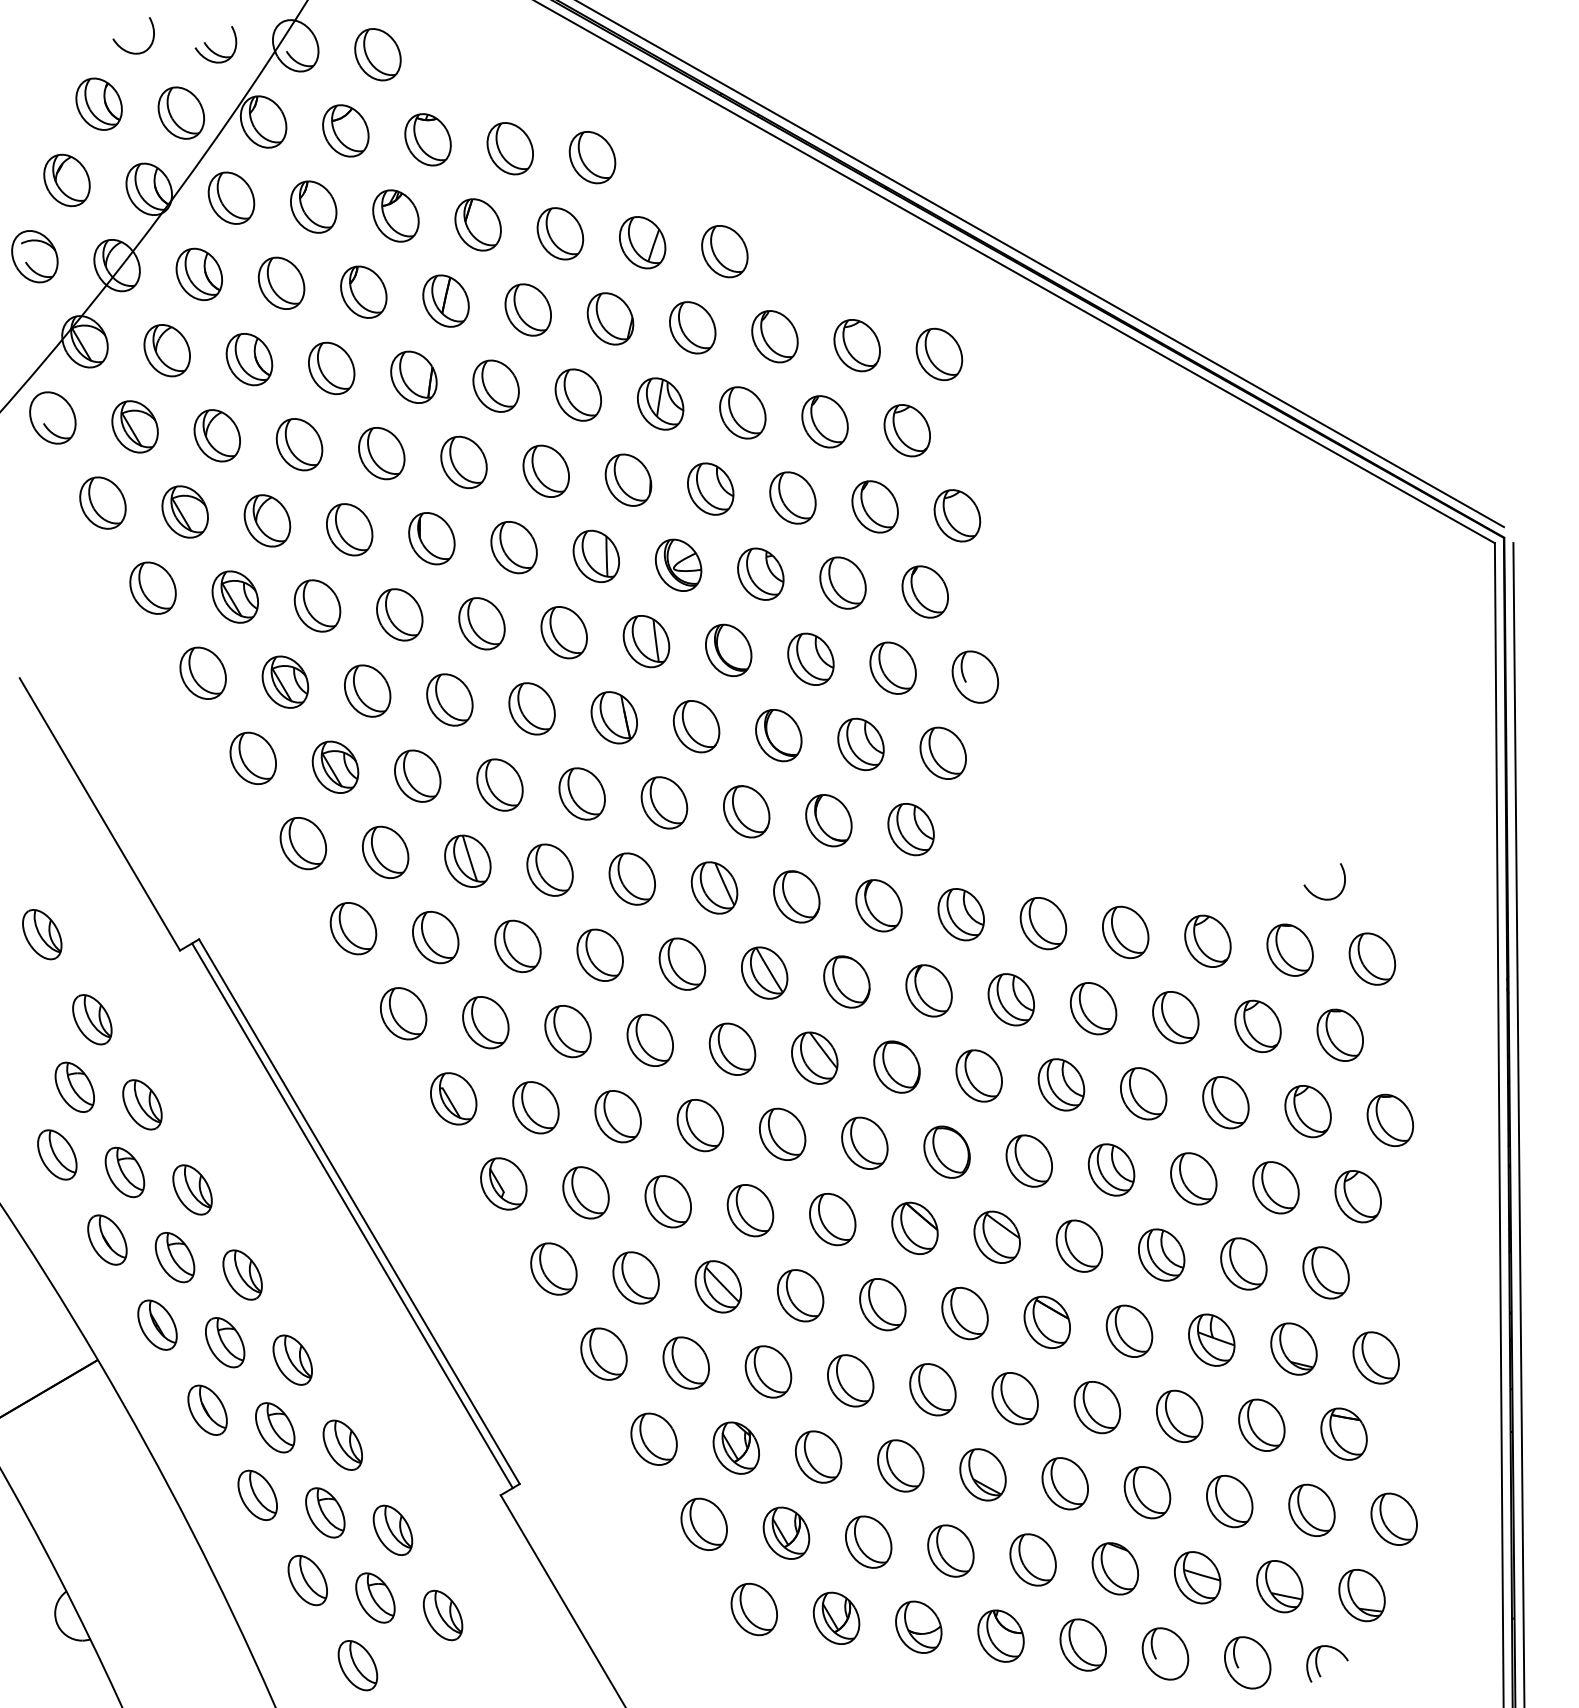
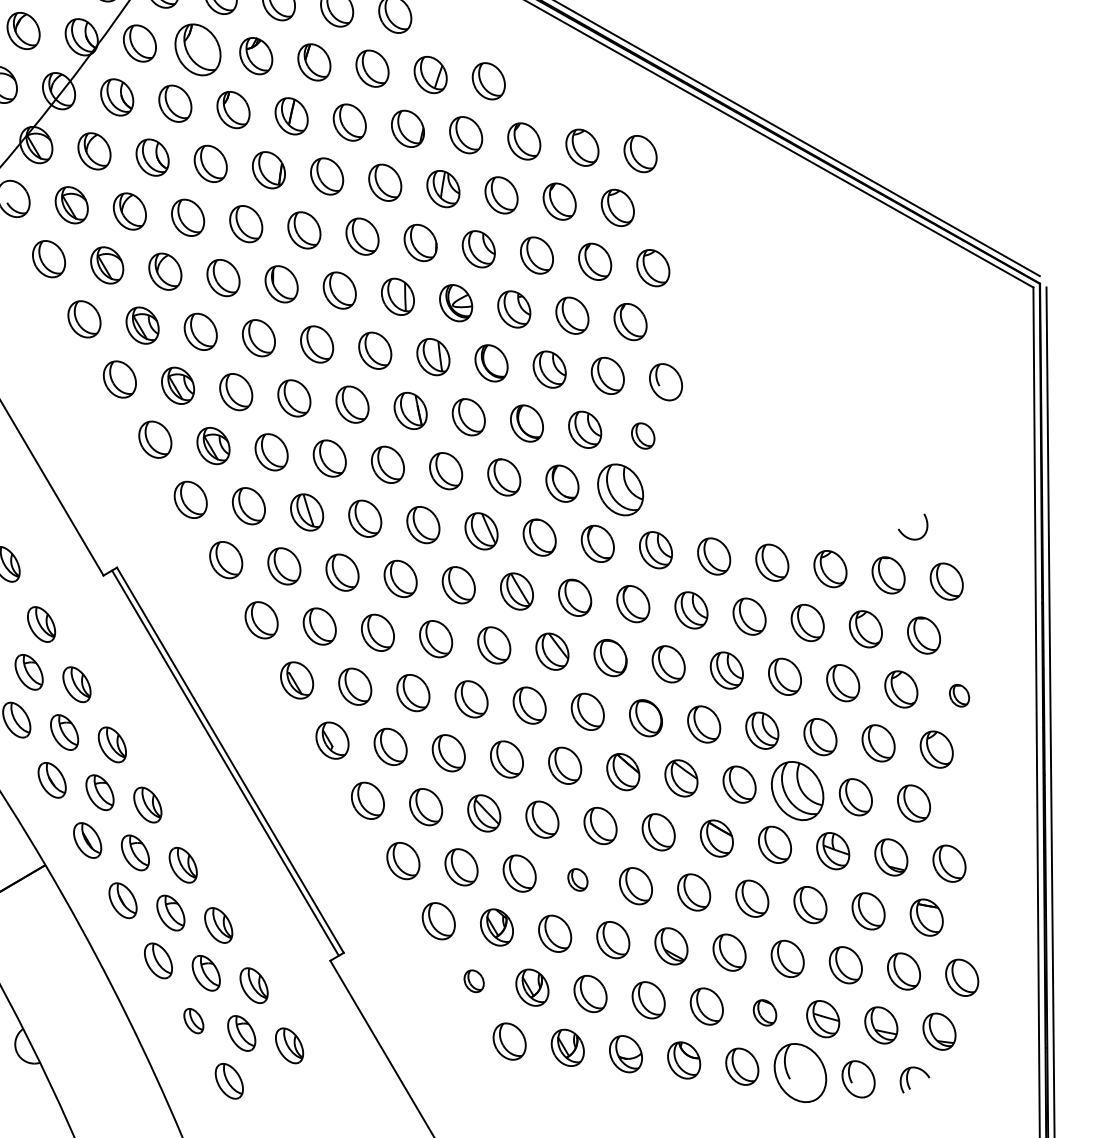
part: (313, 206) -> (197, 49), size x1.4
part: (942, 752) -> (642, 435), size x0.7
part: (910, 829) -> (620, 489), size x1.4
part: (1390, 1120) -> (959, 695), size x0.6
part: (1161, 1254) -> (797, 790), size x1.6
part: (850, 1380) -> (577, 879), size x0.6
part: (703, 1523) -> (473, 980), size x0.6
part: (1115, 1568) -> (765, 1012), size x0.7
part: (307, 1580) -> (193, 1021), size x0.7
part: (1165, 1653) -> (800, 1072), size x1.6

